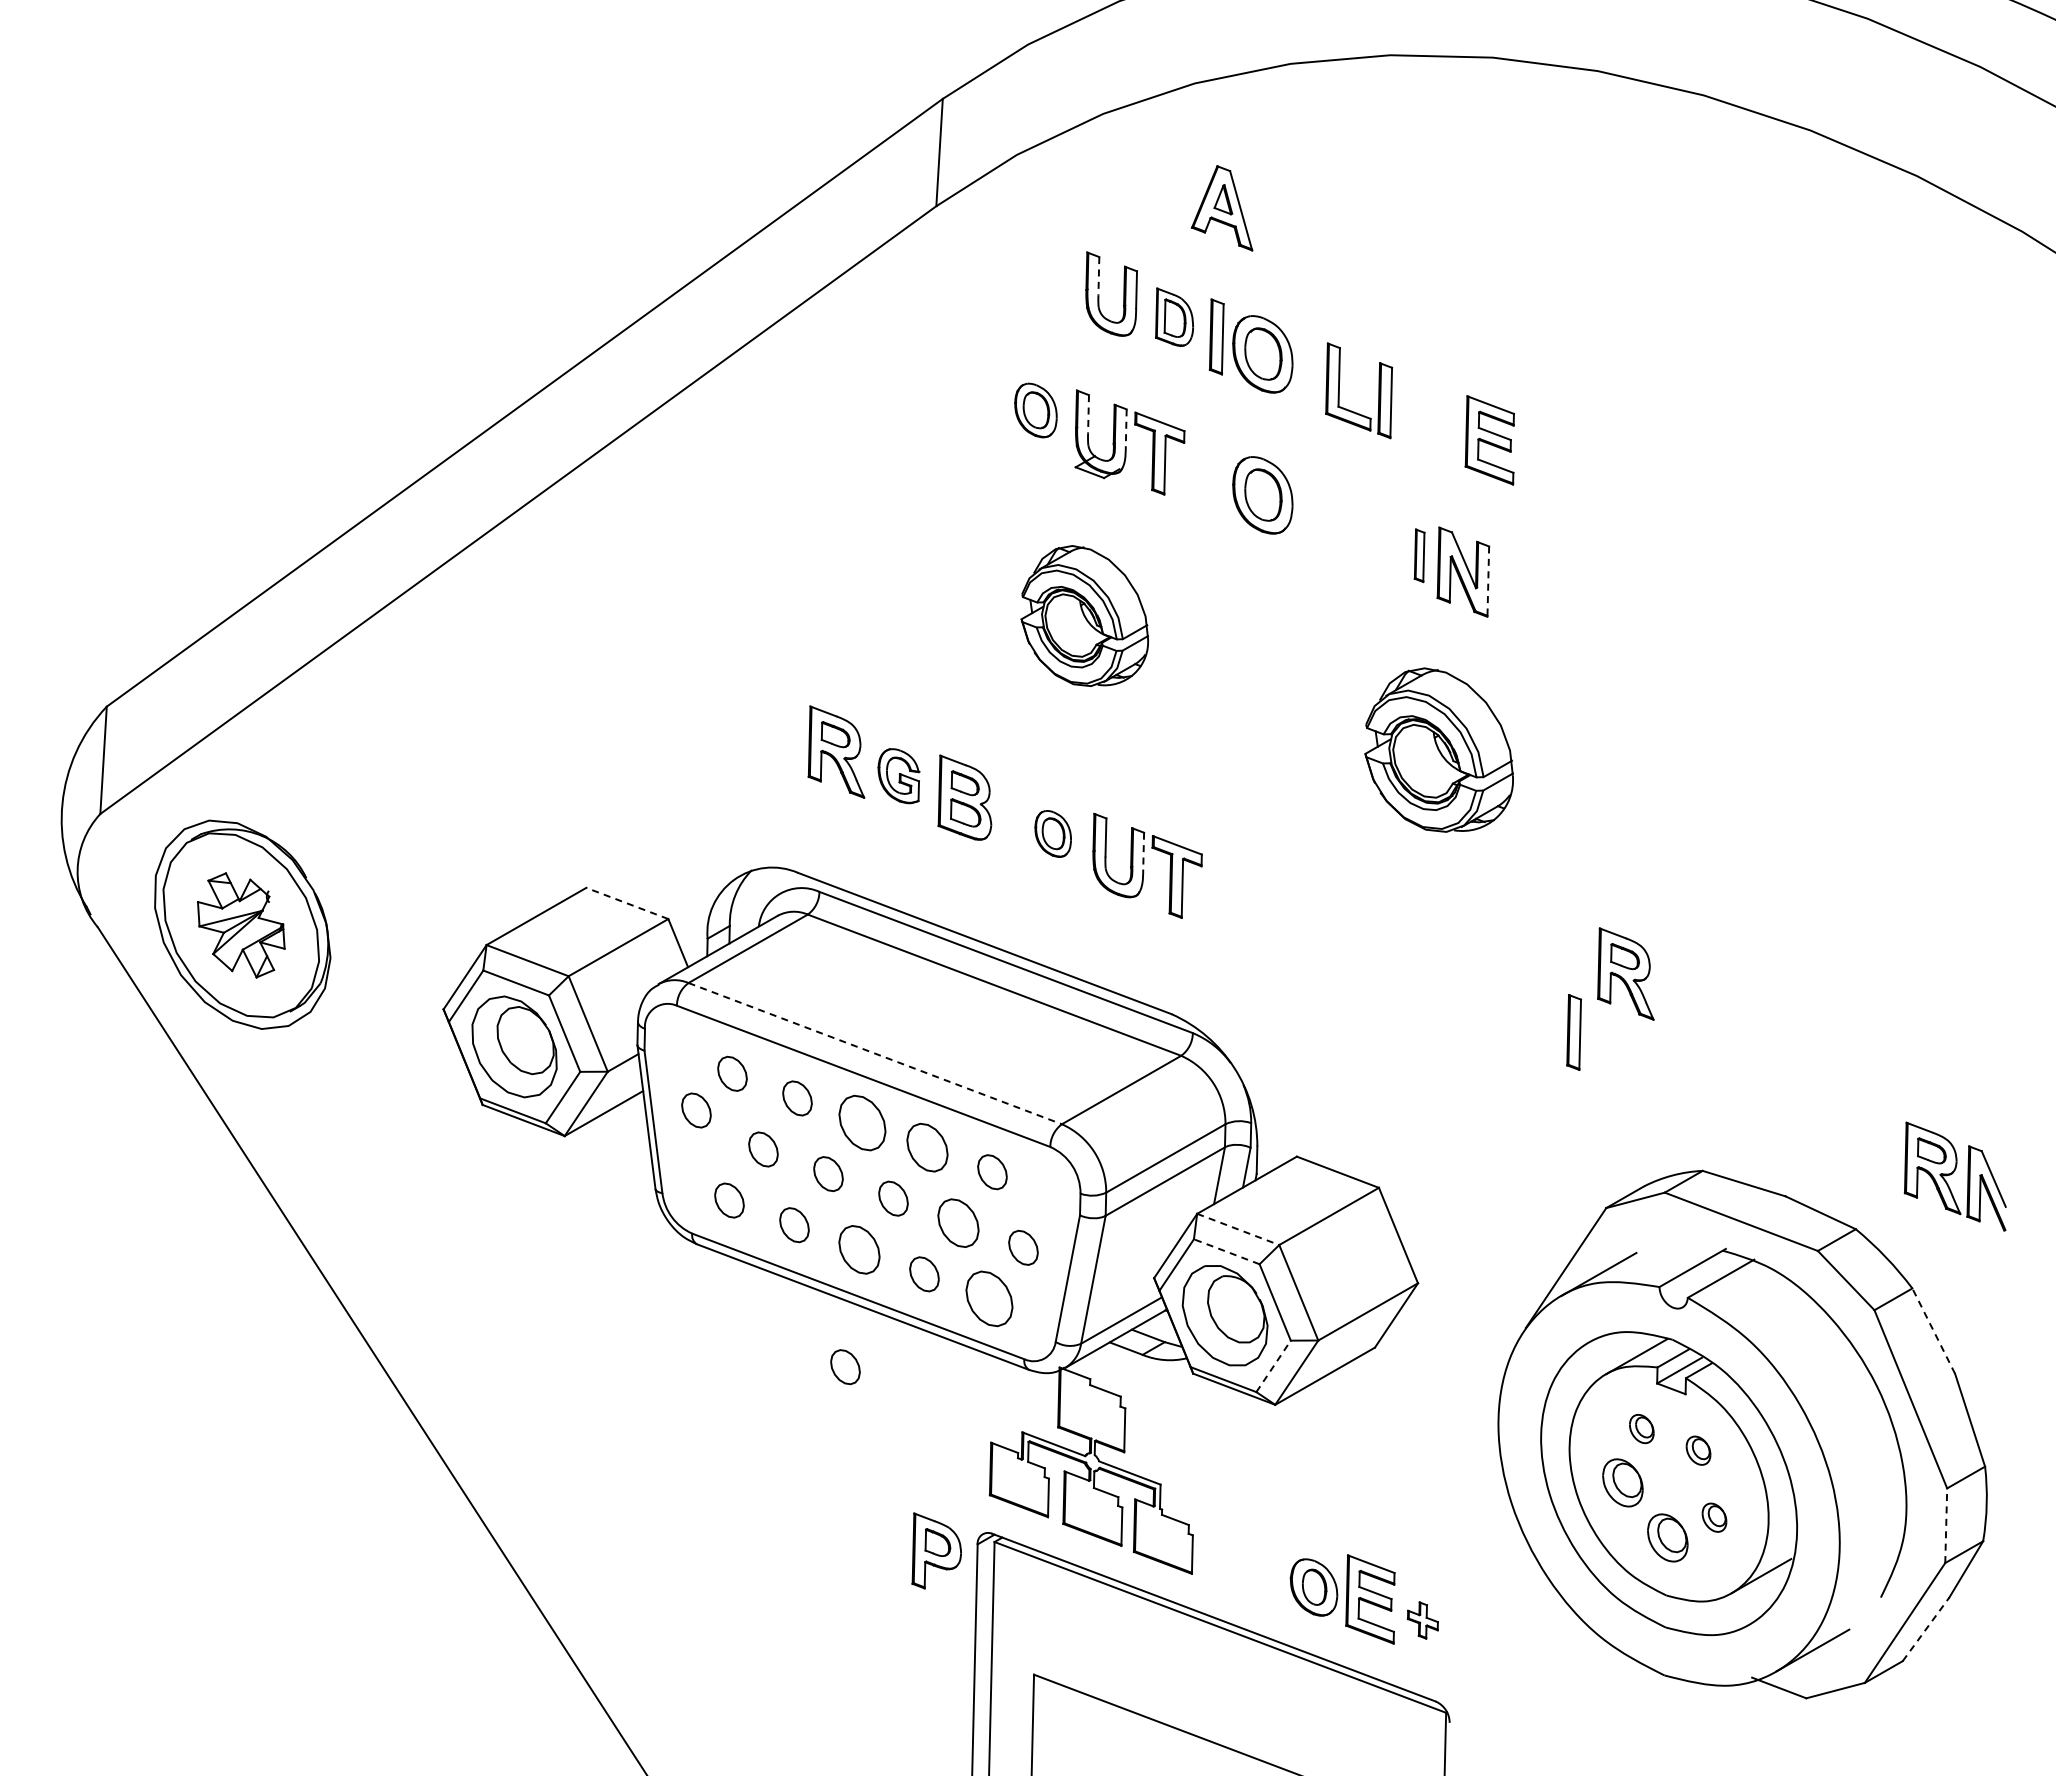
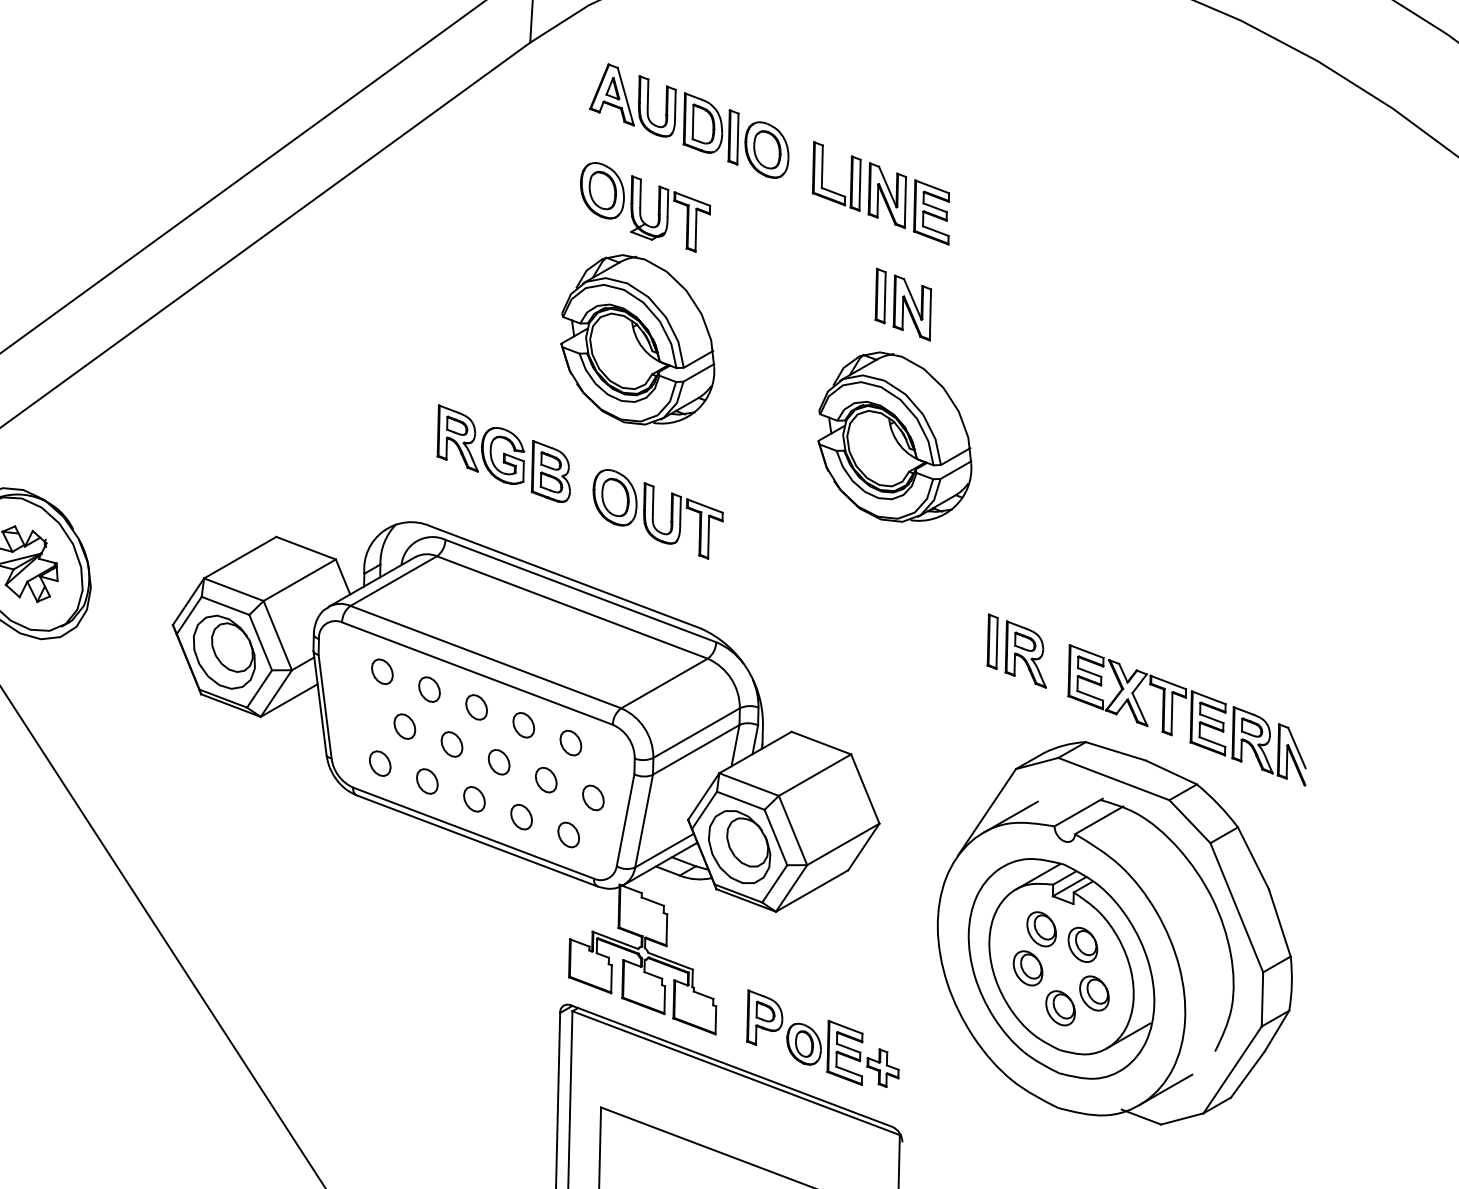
part: (1222, 208) -> (612, 95), moved
line: (1098, 276) -> (647, 93), dashed -> solid
part: (1174, 317) -> (702, 123), size x1.43
part: (1035, 410) -> (602, 190), size x1.43
line: (1088, 414) -> (640, 193), dashed -> solid
part: (1428, 416) -> (887, 195), added
line: (1126, 428) -> (668, 203), dashed -> solid
part: (1262, 495) -> (766, 252), removed
part: (1419, 555) -> (880, 295), size x1.43
line: (1488, 582) -> (930, 315), dashed -> solid
part: (1084, 615) -> (637, 339), size x1.67
part: (1438, 749) -> (894, 436), size x1.43
part: (898, 775) -> (502, 455), size x1.43
part: (1052, 833) -> (614, 497), size x1.67
line: (1143, 851) -> (680, 510), dashed -> solid
line: (627, 903) -> (306, 548), dashed -> solid
part: (1625, 973) -> (1025, 654), moved
line: (875, 1053) -> (486, 657), dashed -> solid
part: (696, 1110) -> (356, 698), removed
part: (1775, 1119) -> (1138, 704), added
part: (862, 1122) -> (476, 707), size x0.62
part: (927, 1147) -> (523, 725), size x0.71
part: (958, 1223) -> (546, 780), size x0.71
line: (1238, 1229) -> (749, 784), dashed -> solid
part: (859, 1249) -> (474, 799), size x0.71
line: (1226, 1251) -> (740, 800), dashed -> solid
part: (989, 1298) -> (568, 834), size x0.62
line: (1933, 1331) -> (1253, 858), dashed -> solid
line: (1273, 1366) -> (774, 883), dashed -> solid
part: (845, 1367) -> (464, 884), removed
part: (1641, 1428) -> (1041, 928), size x1.67
part: (1698, 1450) -> (1082, 944), size x1.67
part: (1714, 1517) -> (1094, 993), size x1.67
line: (1946, 1525) -> (1262, 999), dashed -> solid
part: (936, 1550) -> (764, 1017), moved
part: (1422, 1620) -> (882, 1068), size x1.43
line: (1926, 1628) -> (1248, 1073), dashed -> solid

